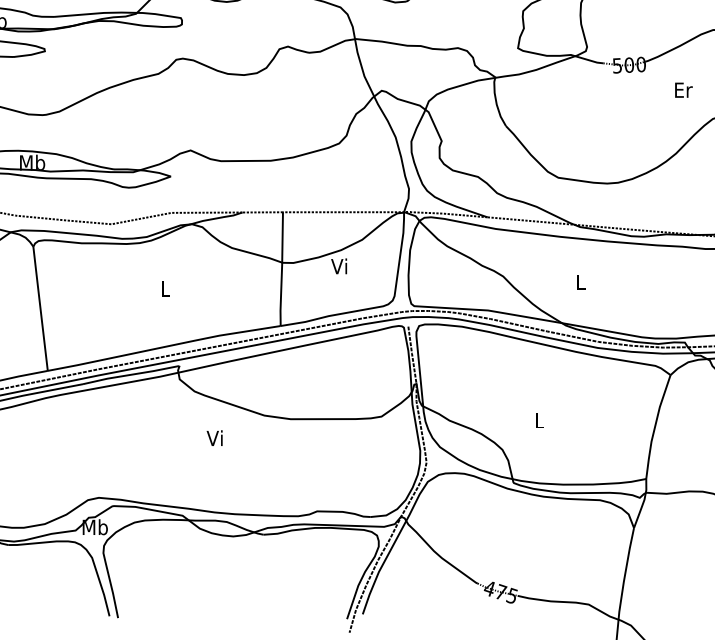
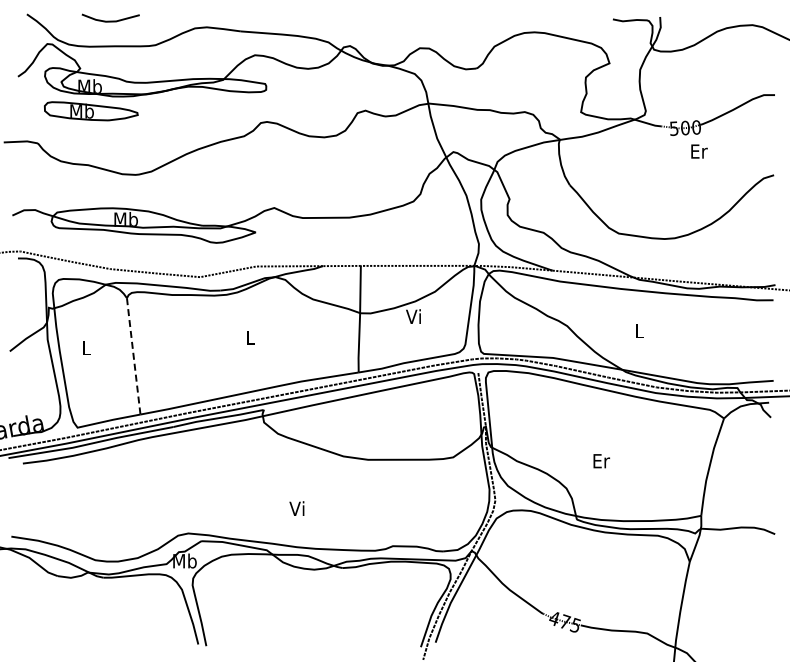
text: (683, 90) -> (699, 151), moved
line: (40, 308) -> (133, 356), solid -> dashed
text: (539, 420) -> (601, 461), L -> Er
text: (214, 438) -> (296, 508), moved

